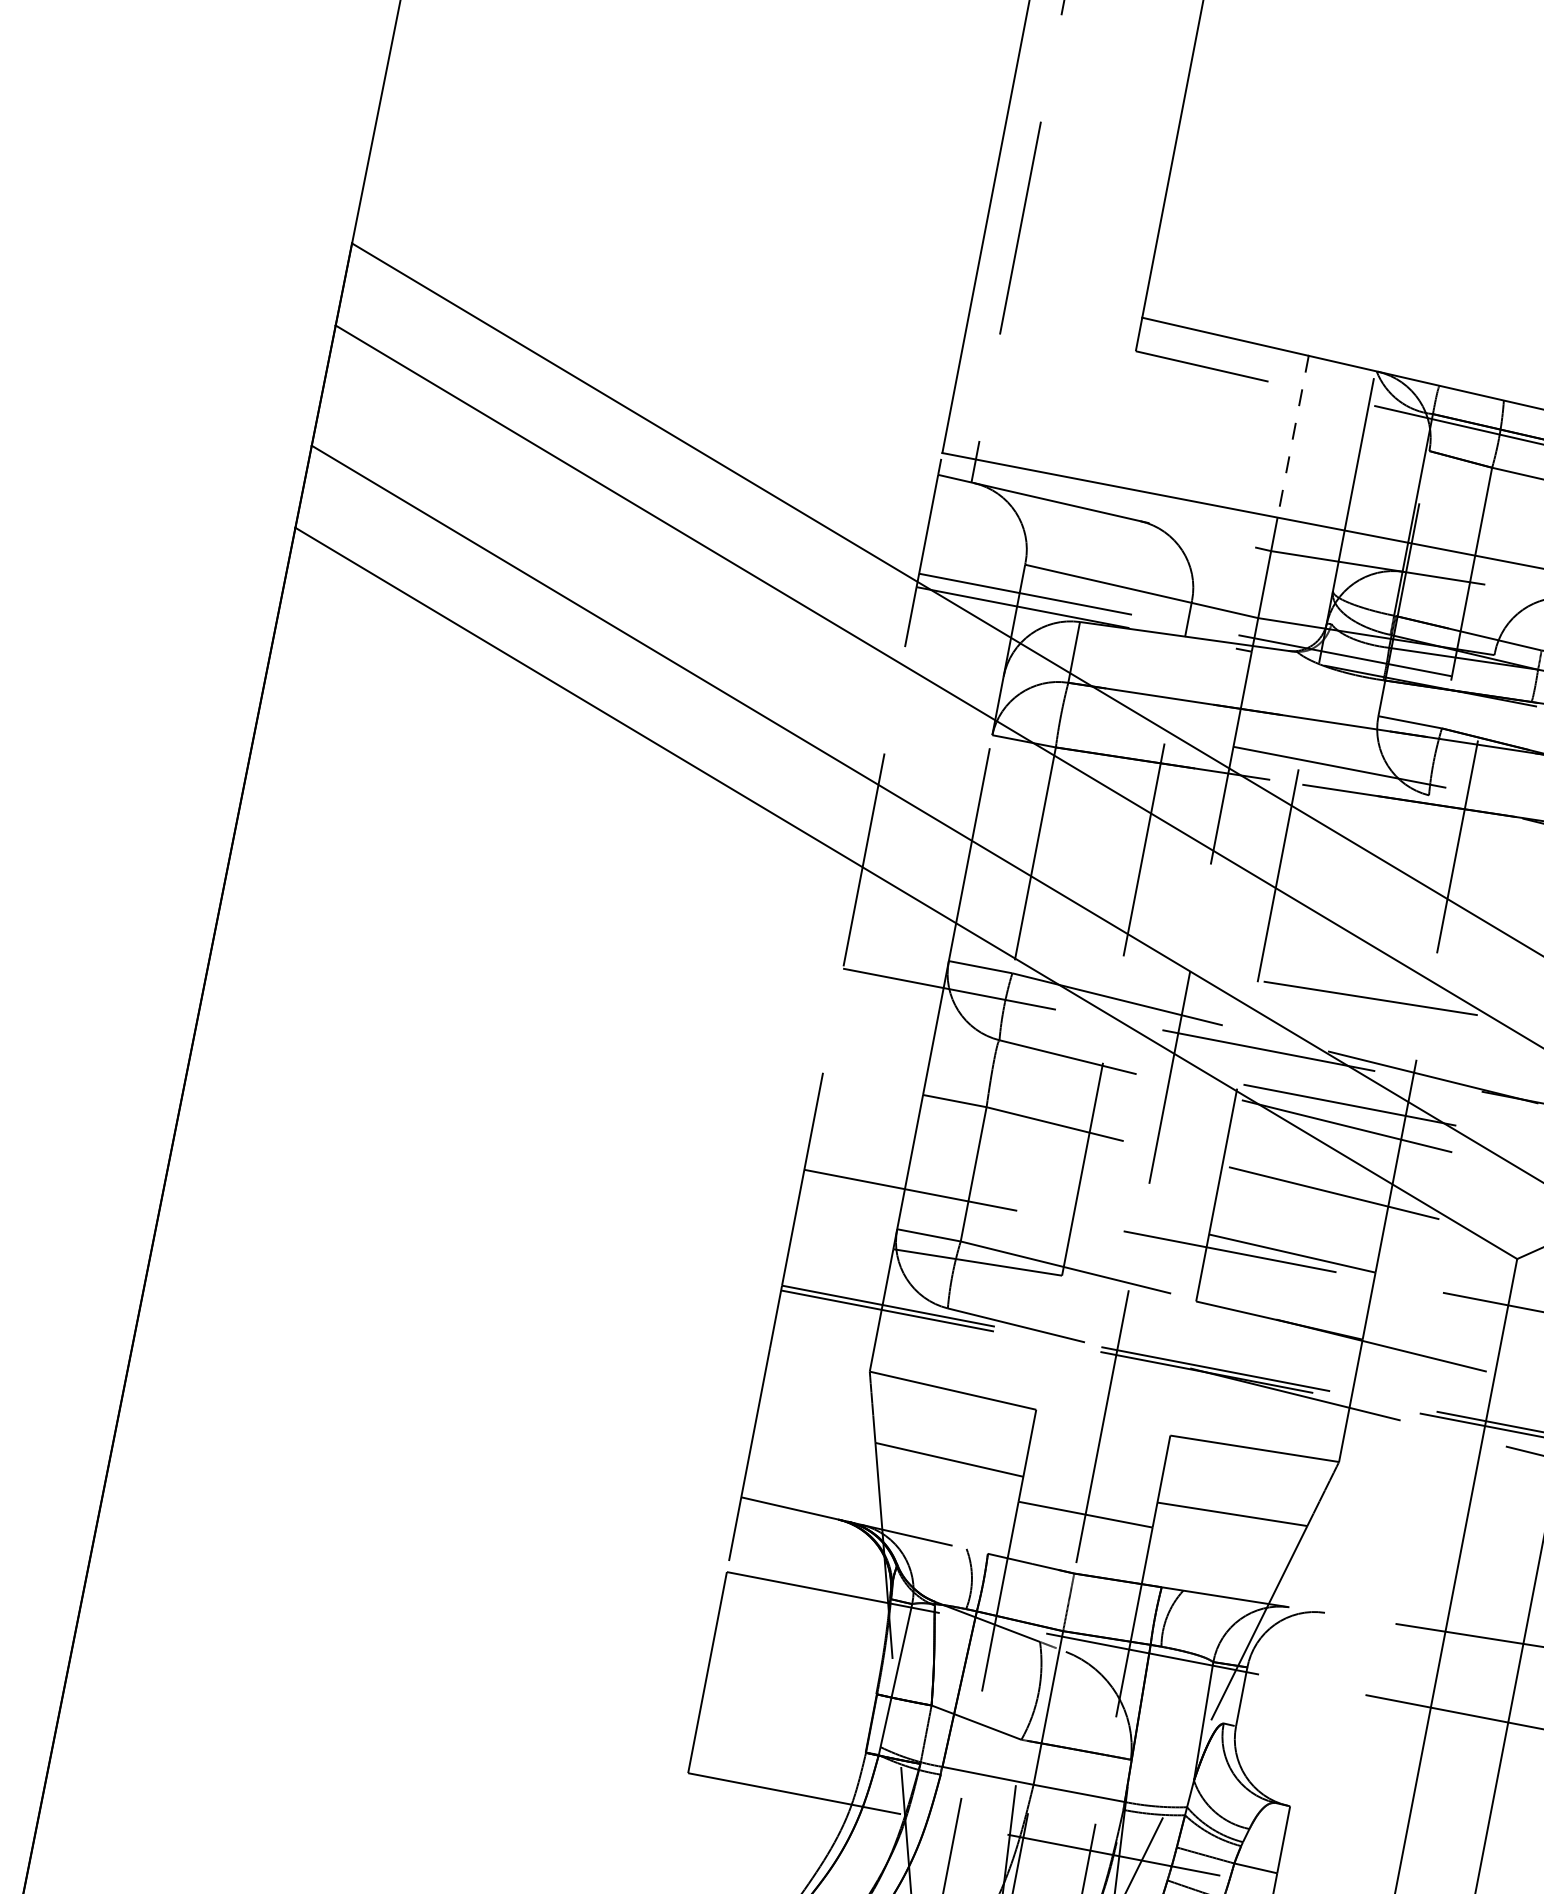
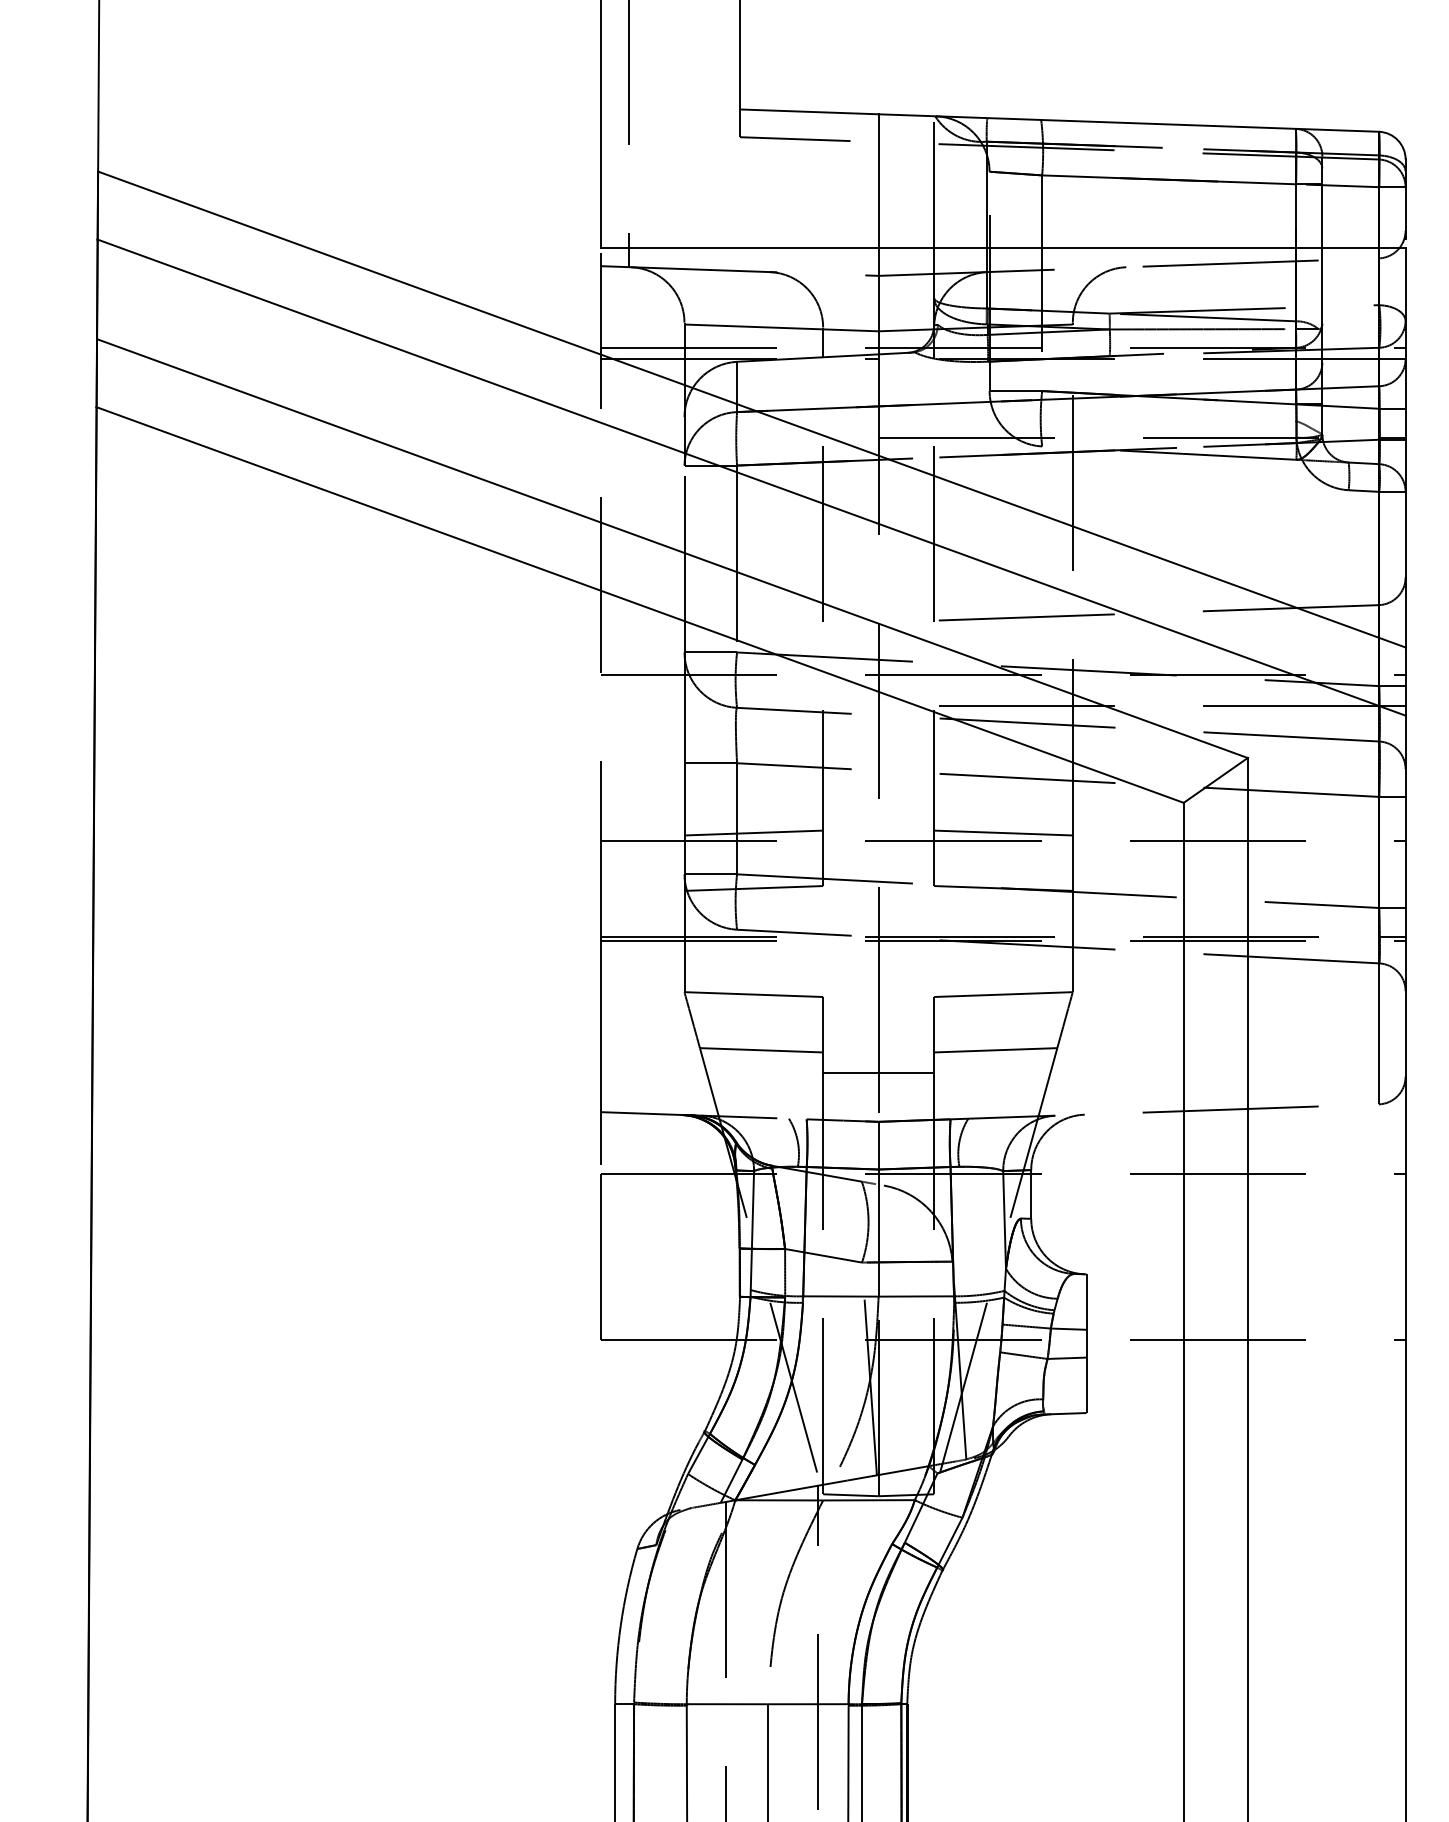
line: (1292, 437) -> (878, 181), dashed -> solid
line: (990, 1194) -> (753, 832), added

